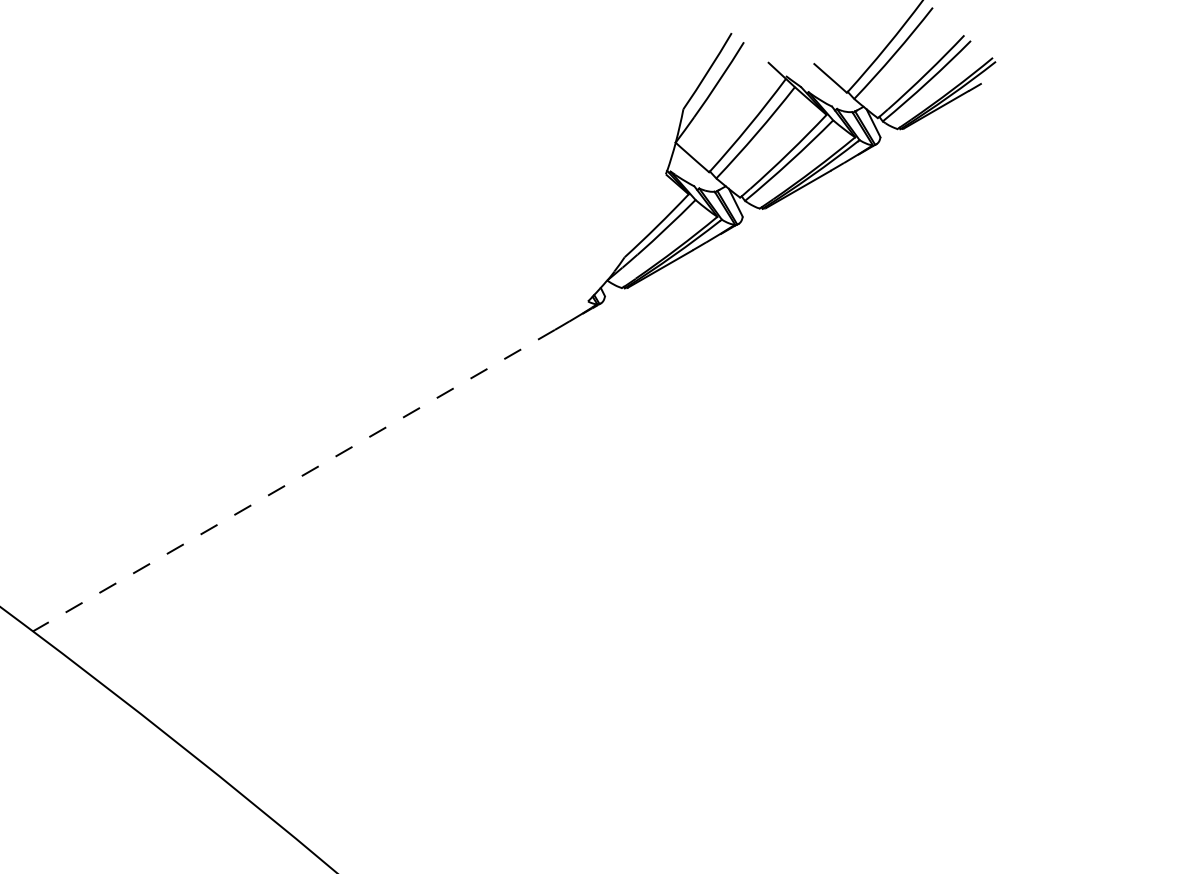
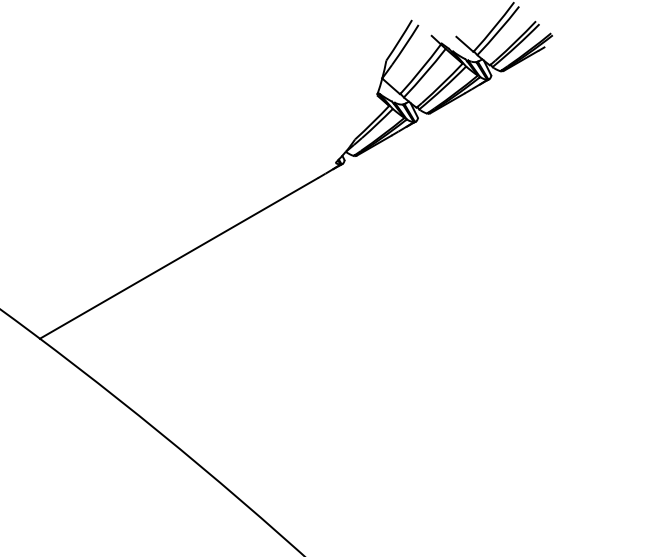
line: (293, 480) -> (178, 258), dashed -> solid

